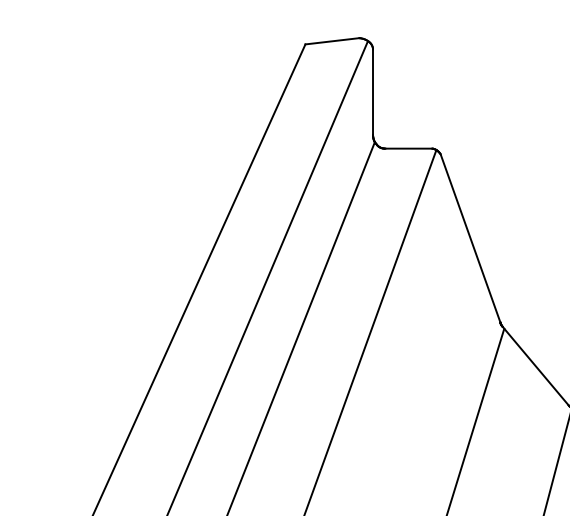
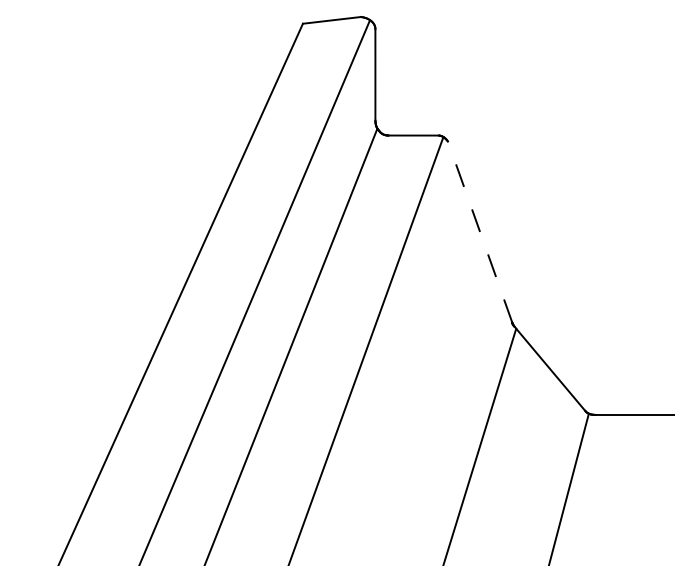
line: (470, 238) -> (480, 231), solid -> dashed

